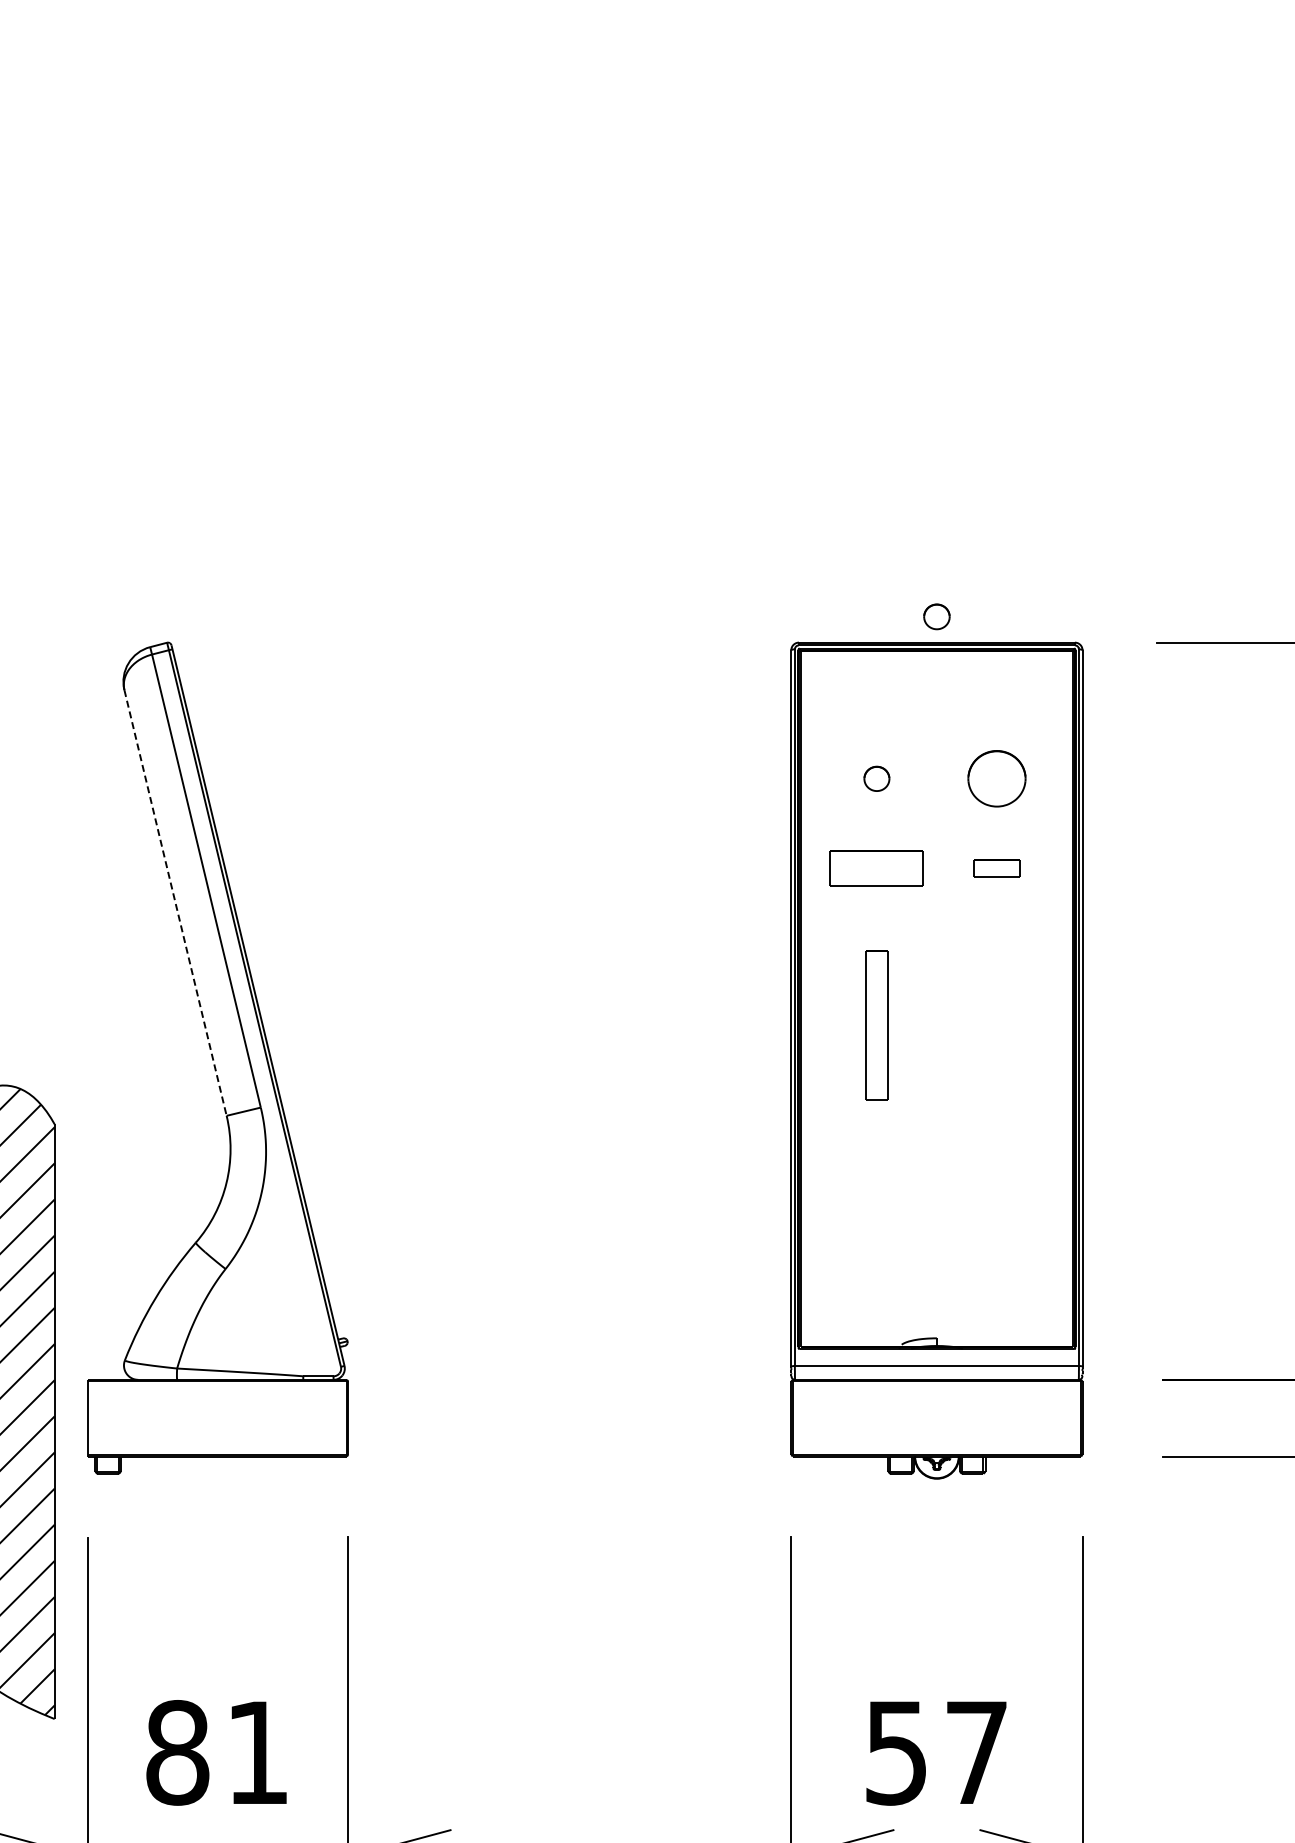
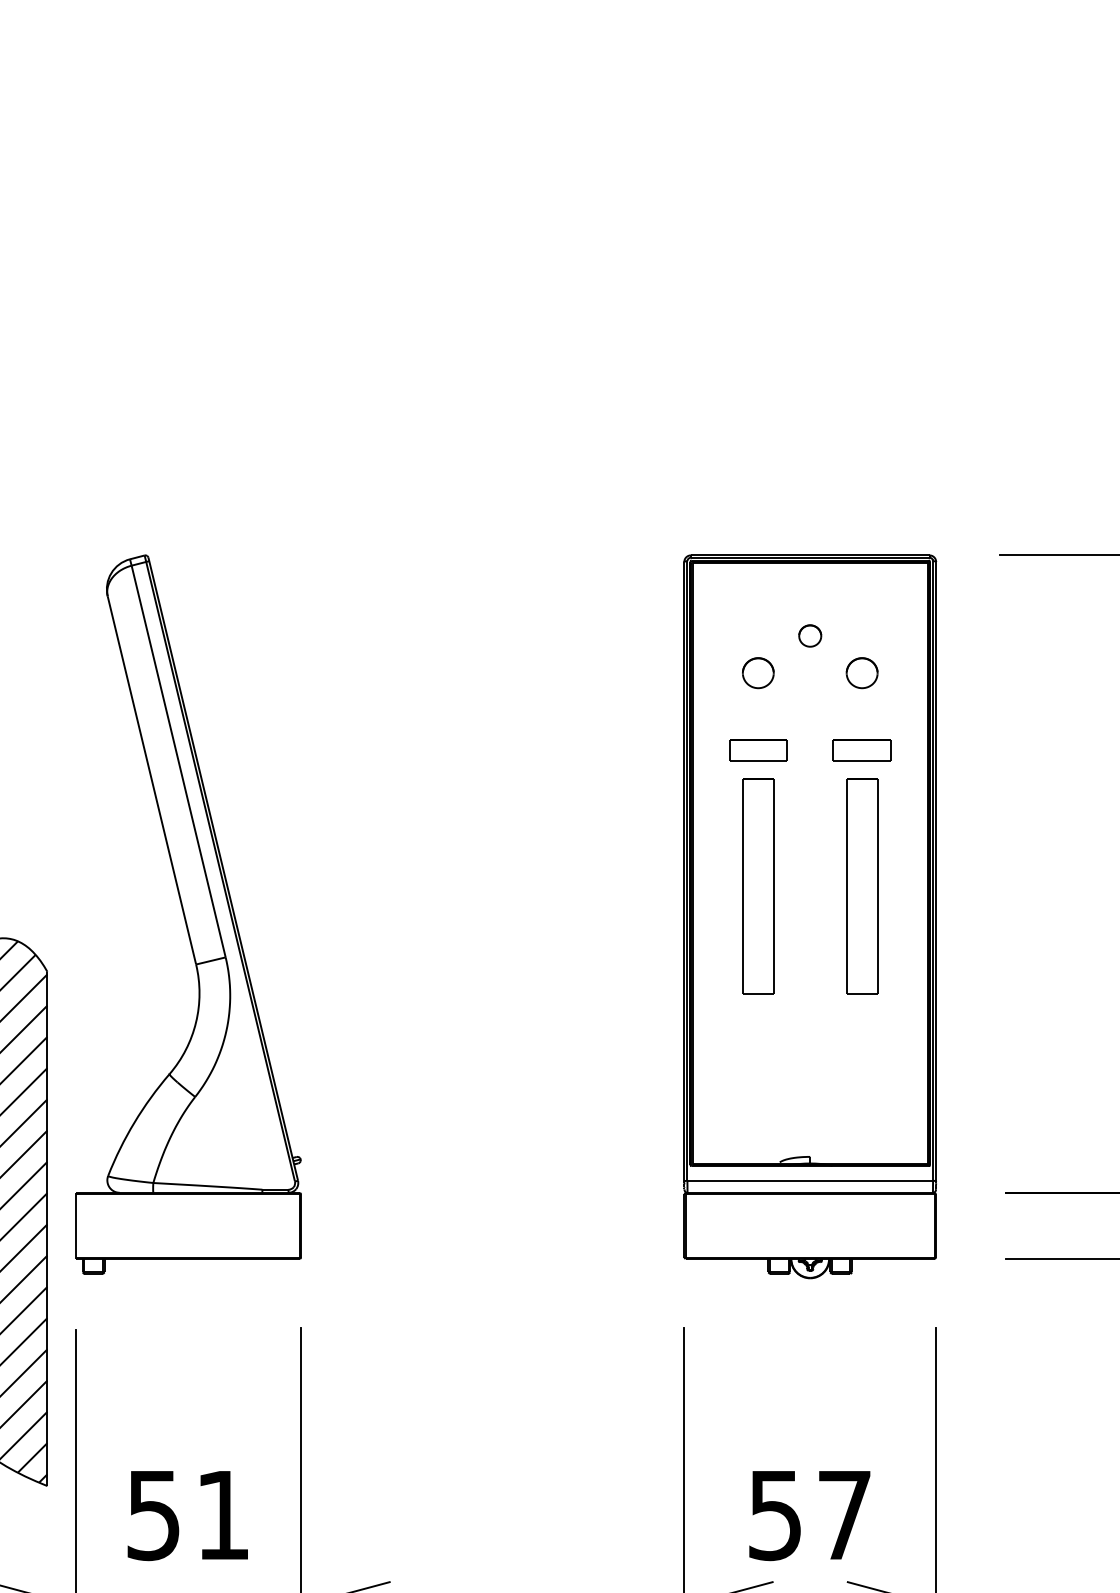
part: (936, 616) -> (809, 635), moved
part: (876, 778) -> (757, 672), size x1.43
part: (996, 778) -> (861, 672), size x0.62
part: (876, 868) -> (757, 750), size x0.71
part: (996, 868) -> (861, 750), size x1.43
line: (175, 902) -> (151, 780), dashed -> solid
part: (876, 1025) -> (757, 886), size x1.67
part: (996, 1025) -> (861, 886), added
text: (177, 1752) -> (153, 1514), 81 -> 51

